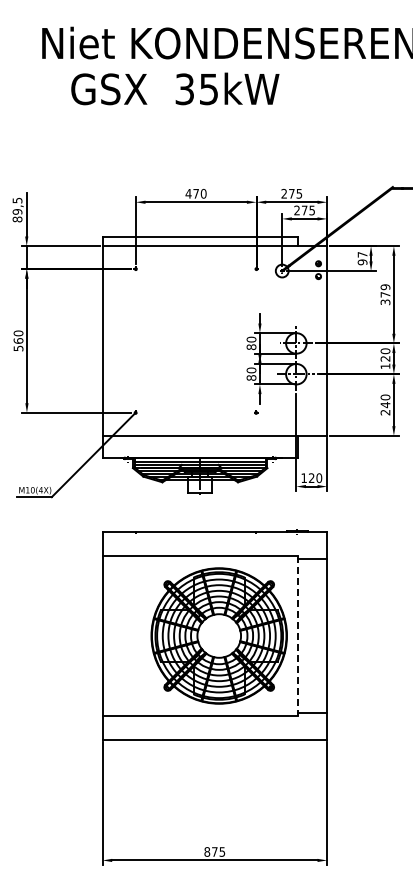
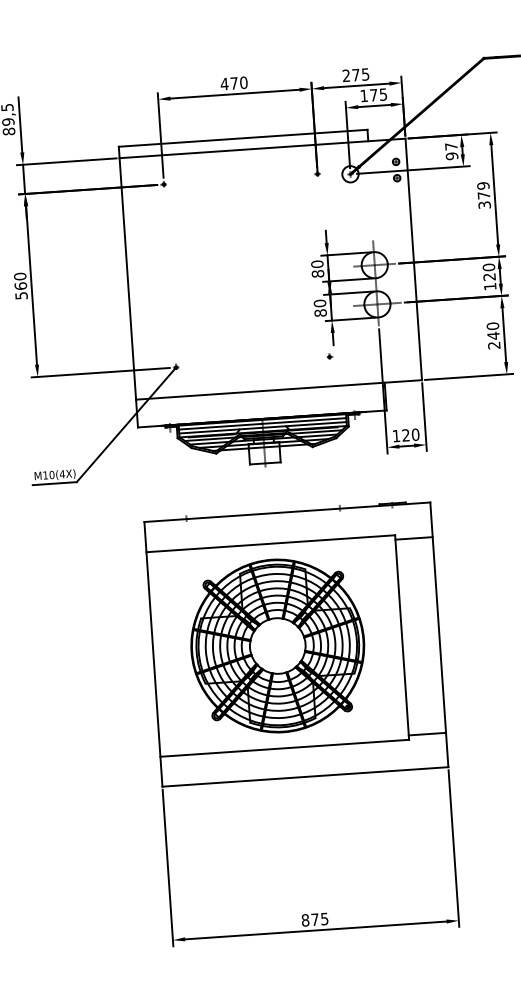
text: (296, 210) -> (363, 95), 275 -> 175
part: (218, 635) -> (276, 645), moved
line: (297, 636) -> (401, 638), dashed -> solid

